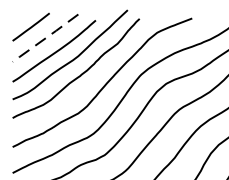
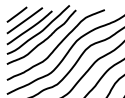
line: (46, 37) -> (25, 20), dashed -> solid

